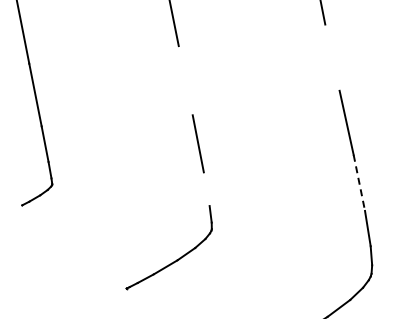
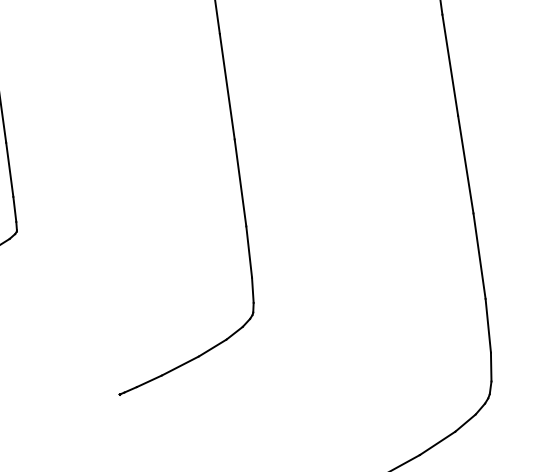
line: (332, 57) -> (450, 64), added
line: (185, 80) -> (226, 86), added
line: (359, 182) -> (479, 255), dashed -> solid
line: (206, 189) -> (248, 252), added

